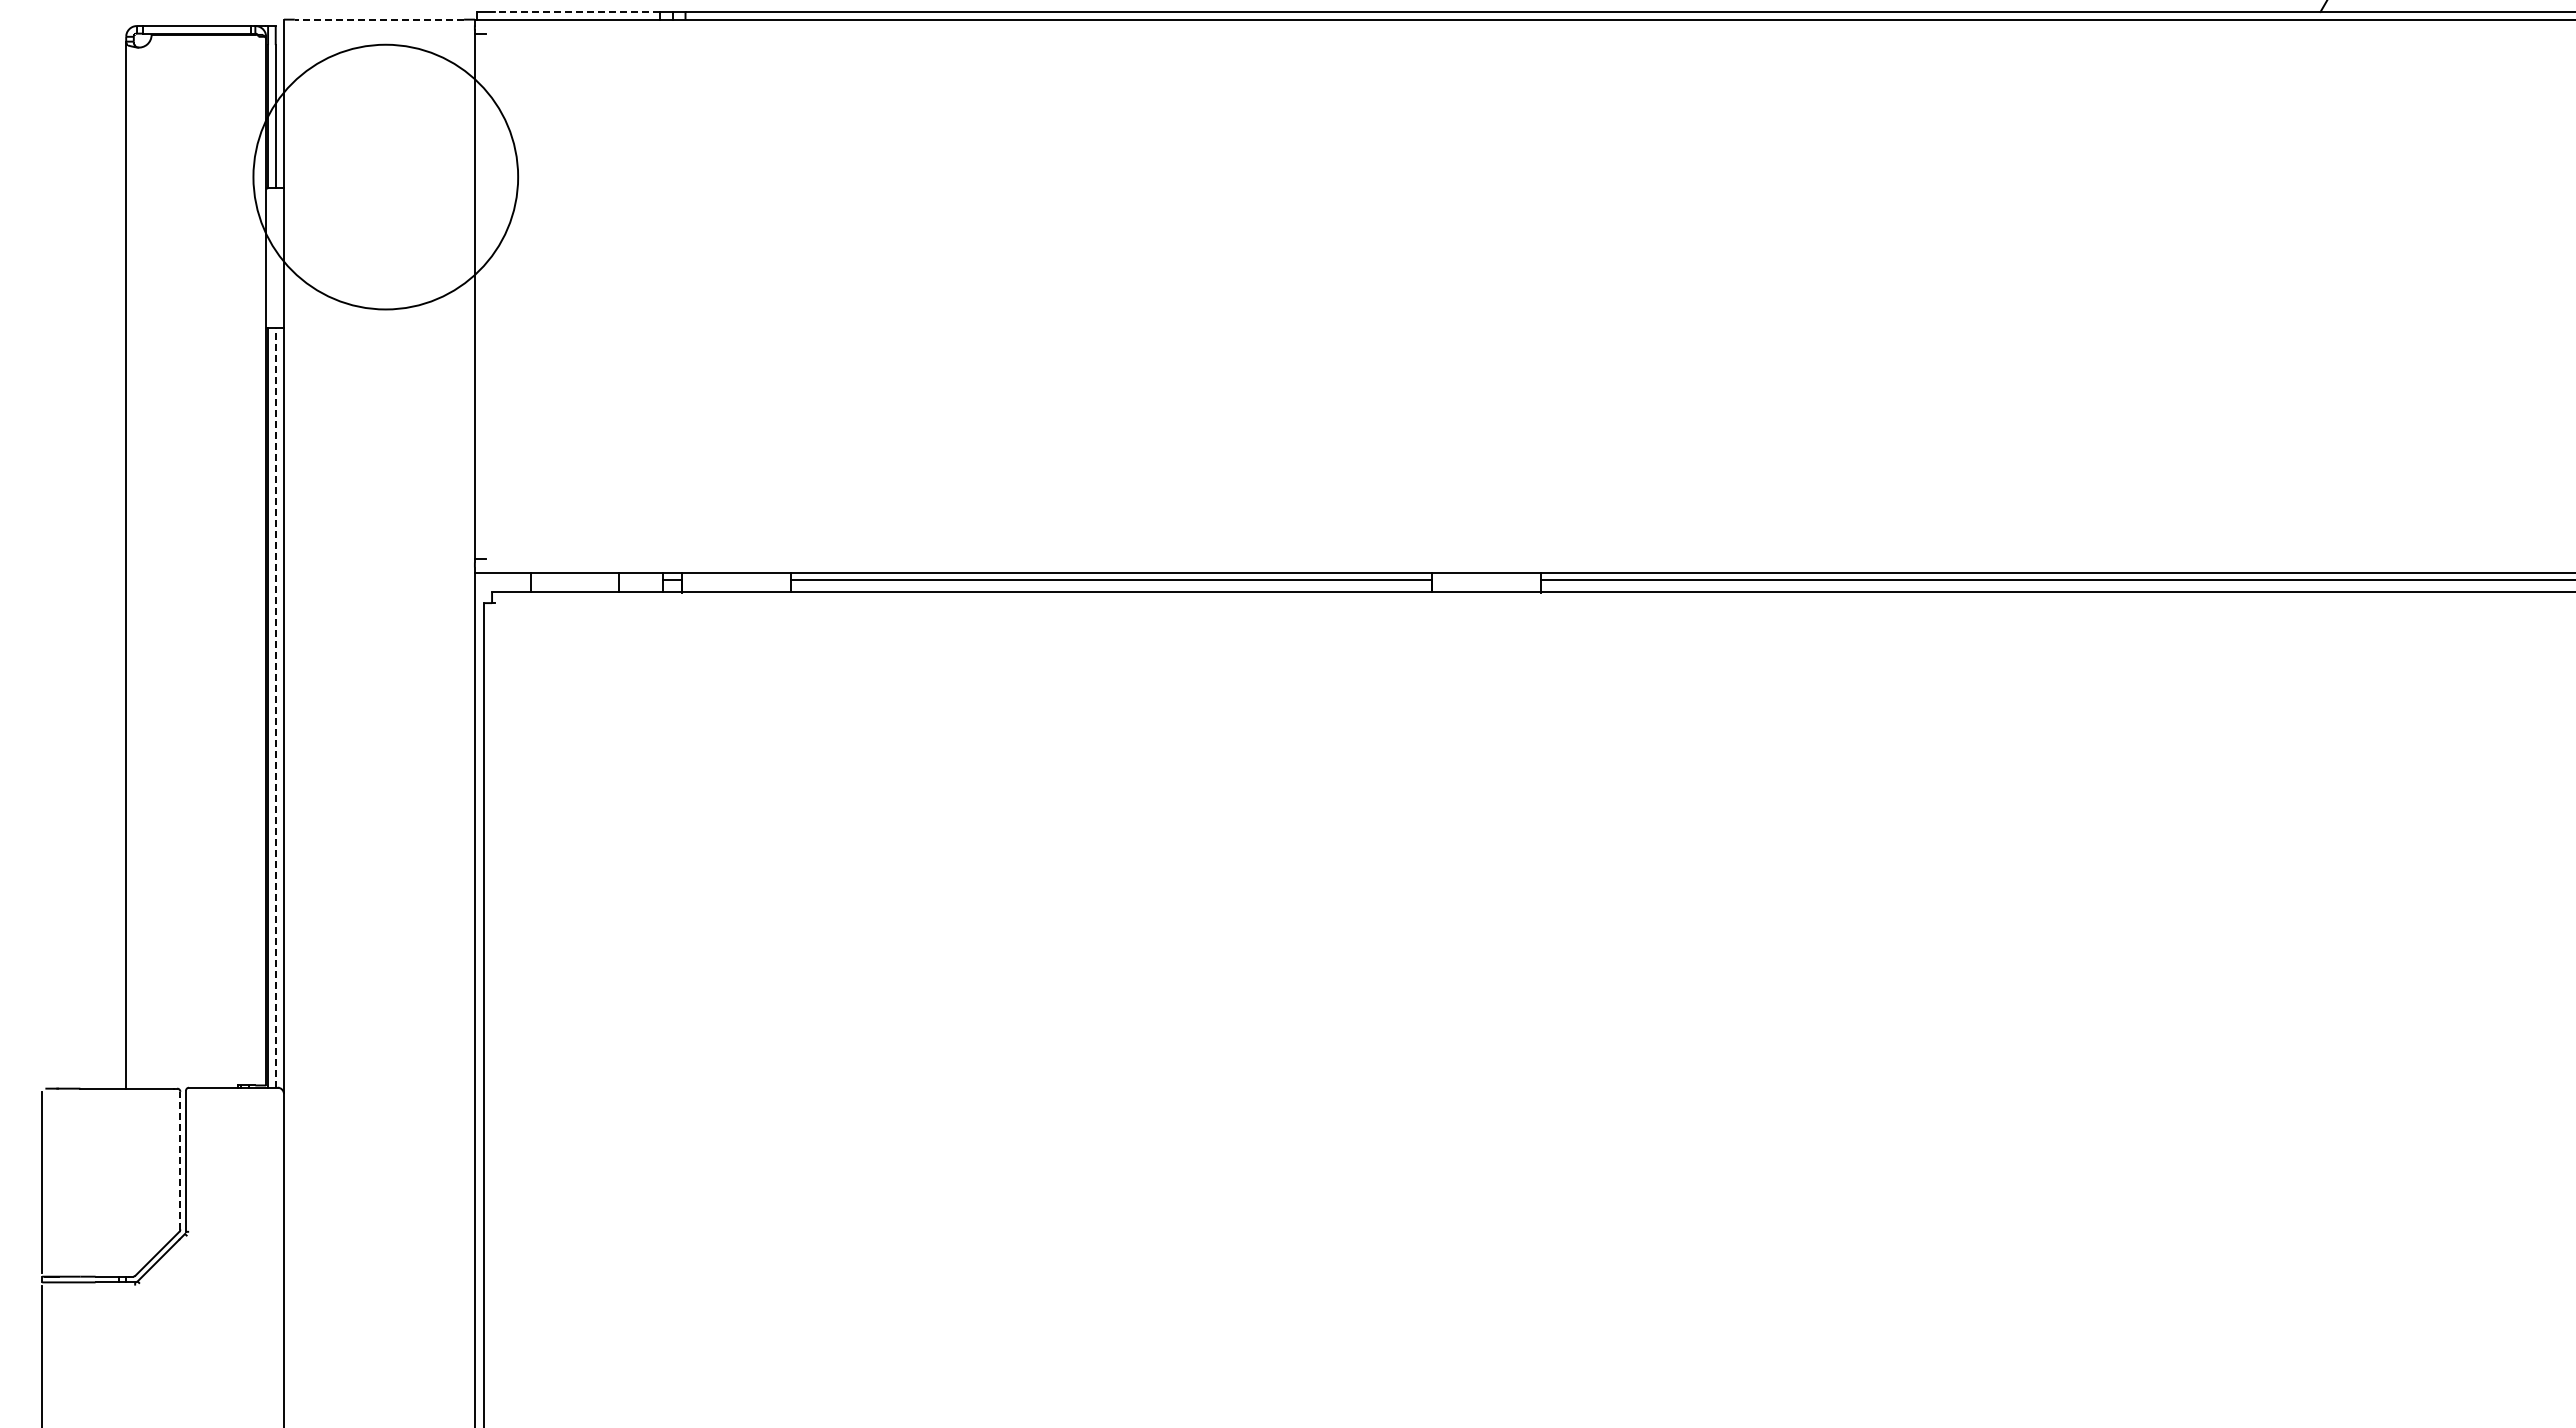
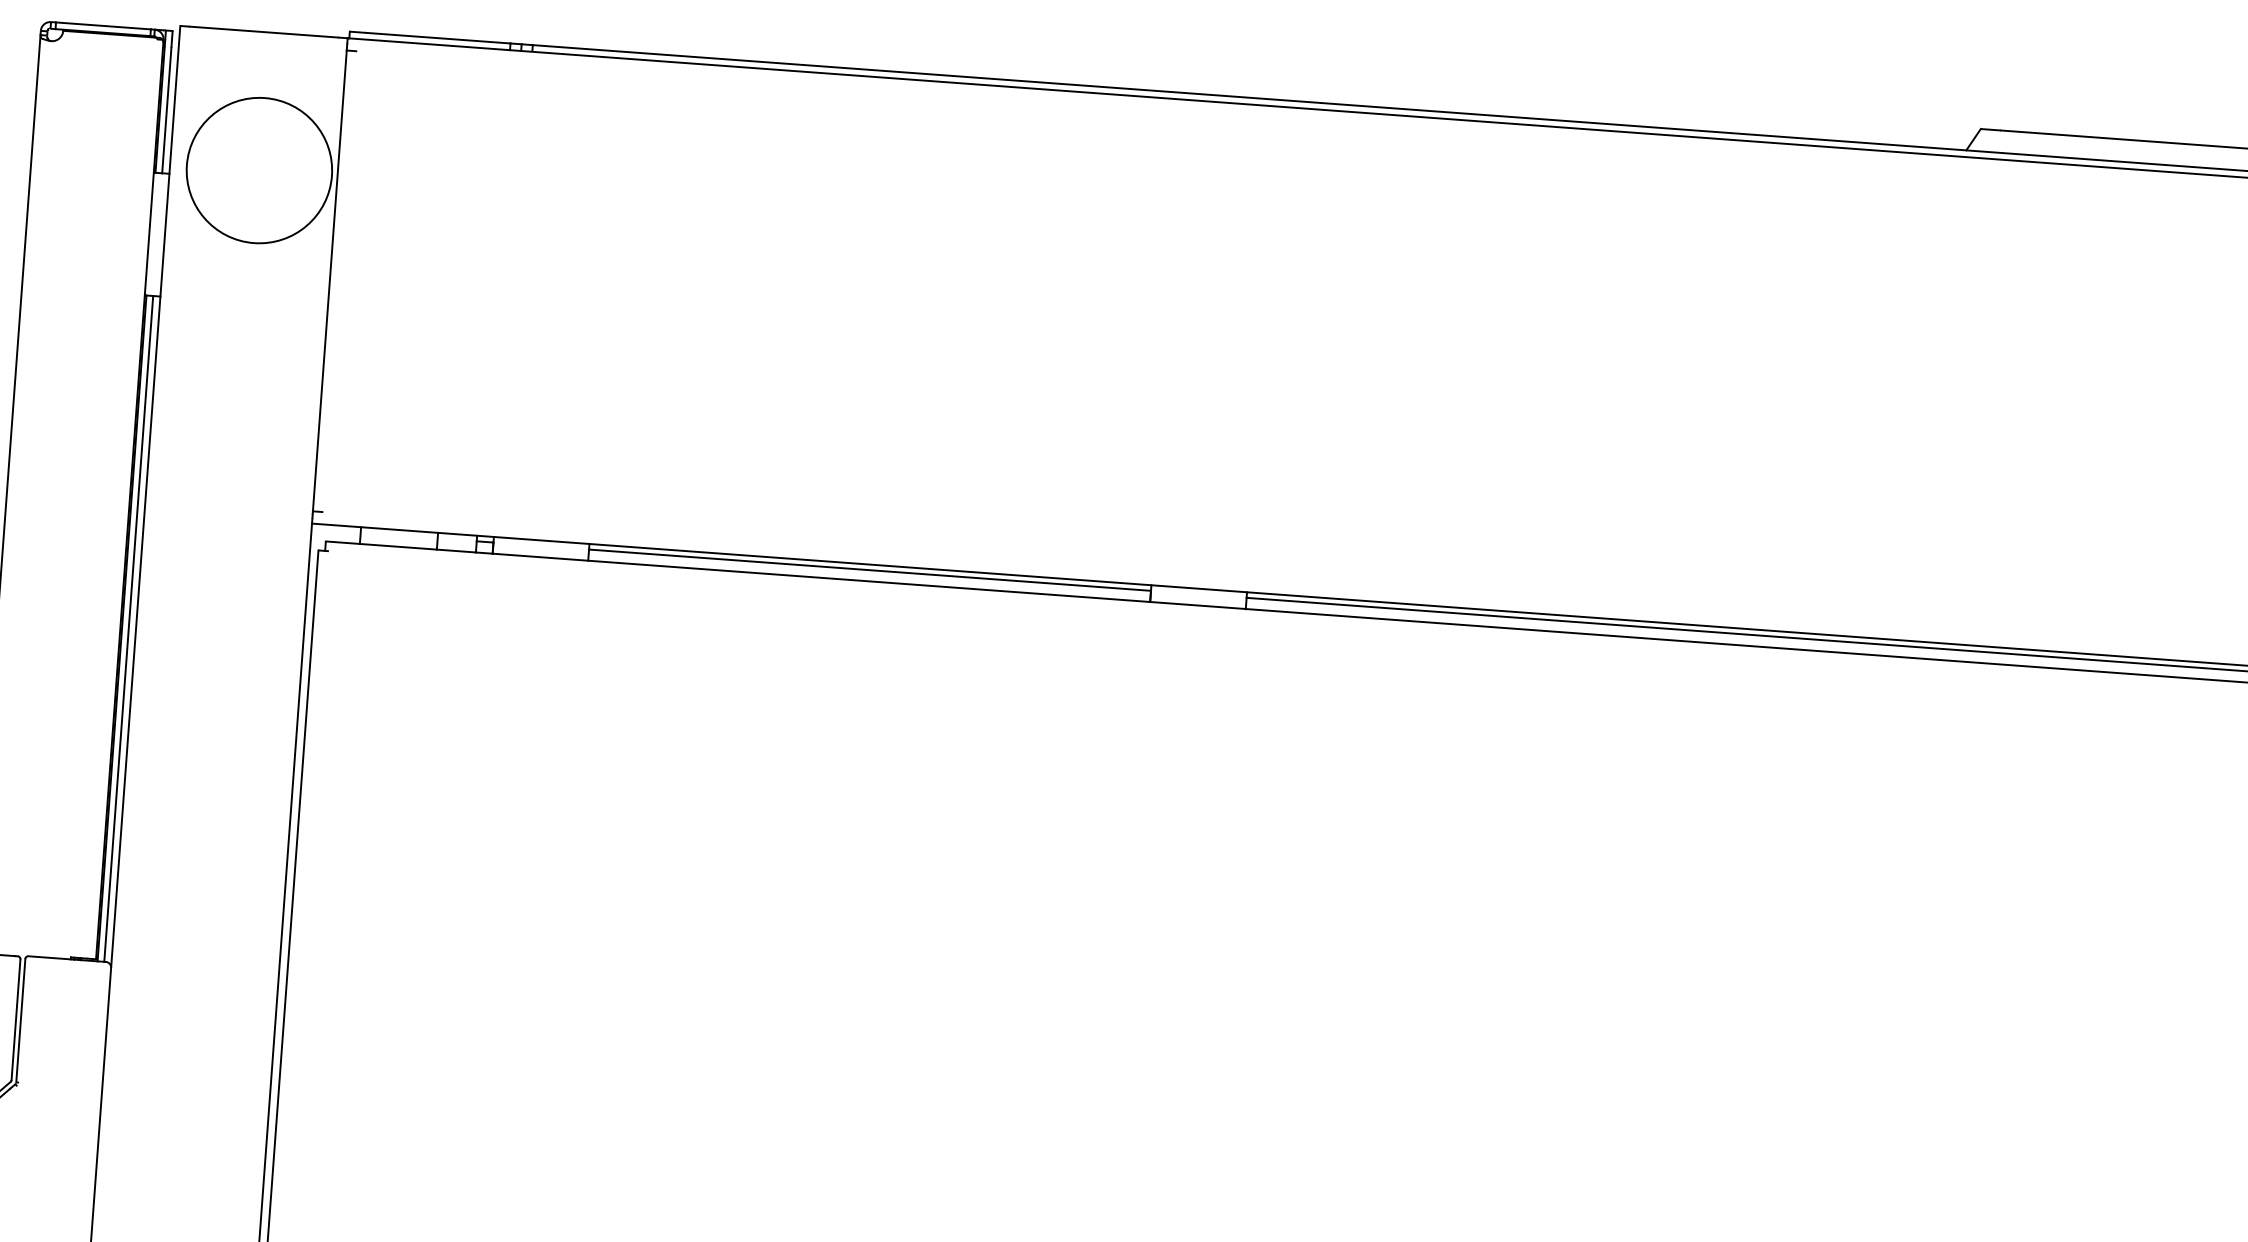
line: (577, 12) -> (438, 38), dashed -> solid
line: (379, 19) -> (264, 32), dashed -> solid
circle: (385, 176) -> (259, 170), size x0.62
line: (275, 708) -> (128, 629), dashed -> solid
line: (180, 1160) -> (16, 1019), dashed -> solid

